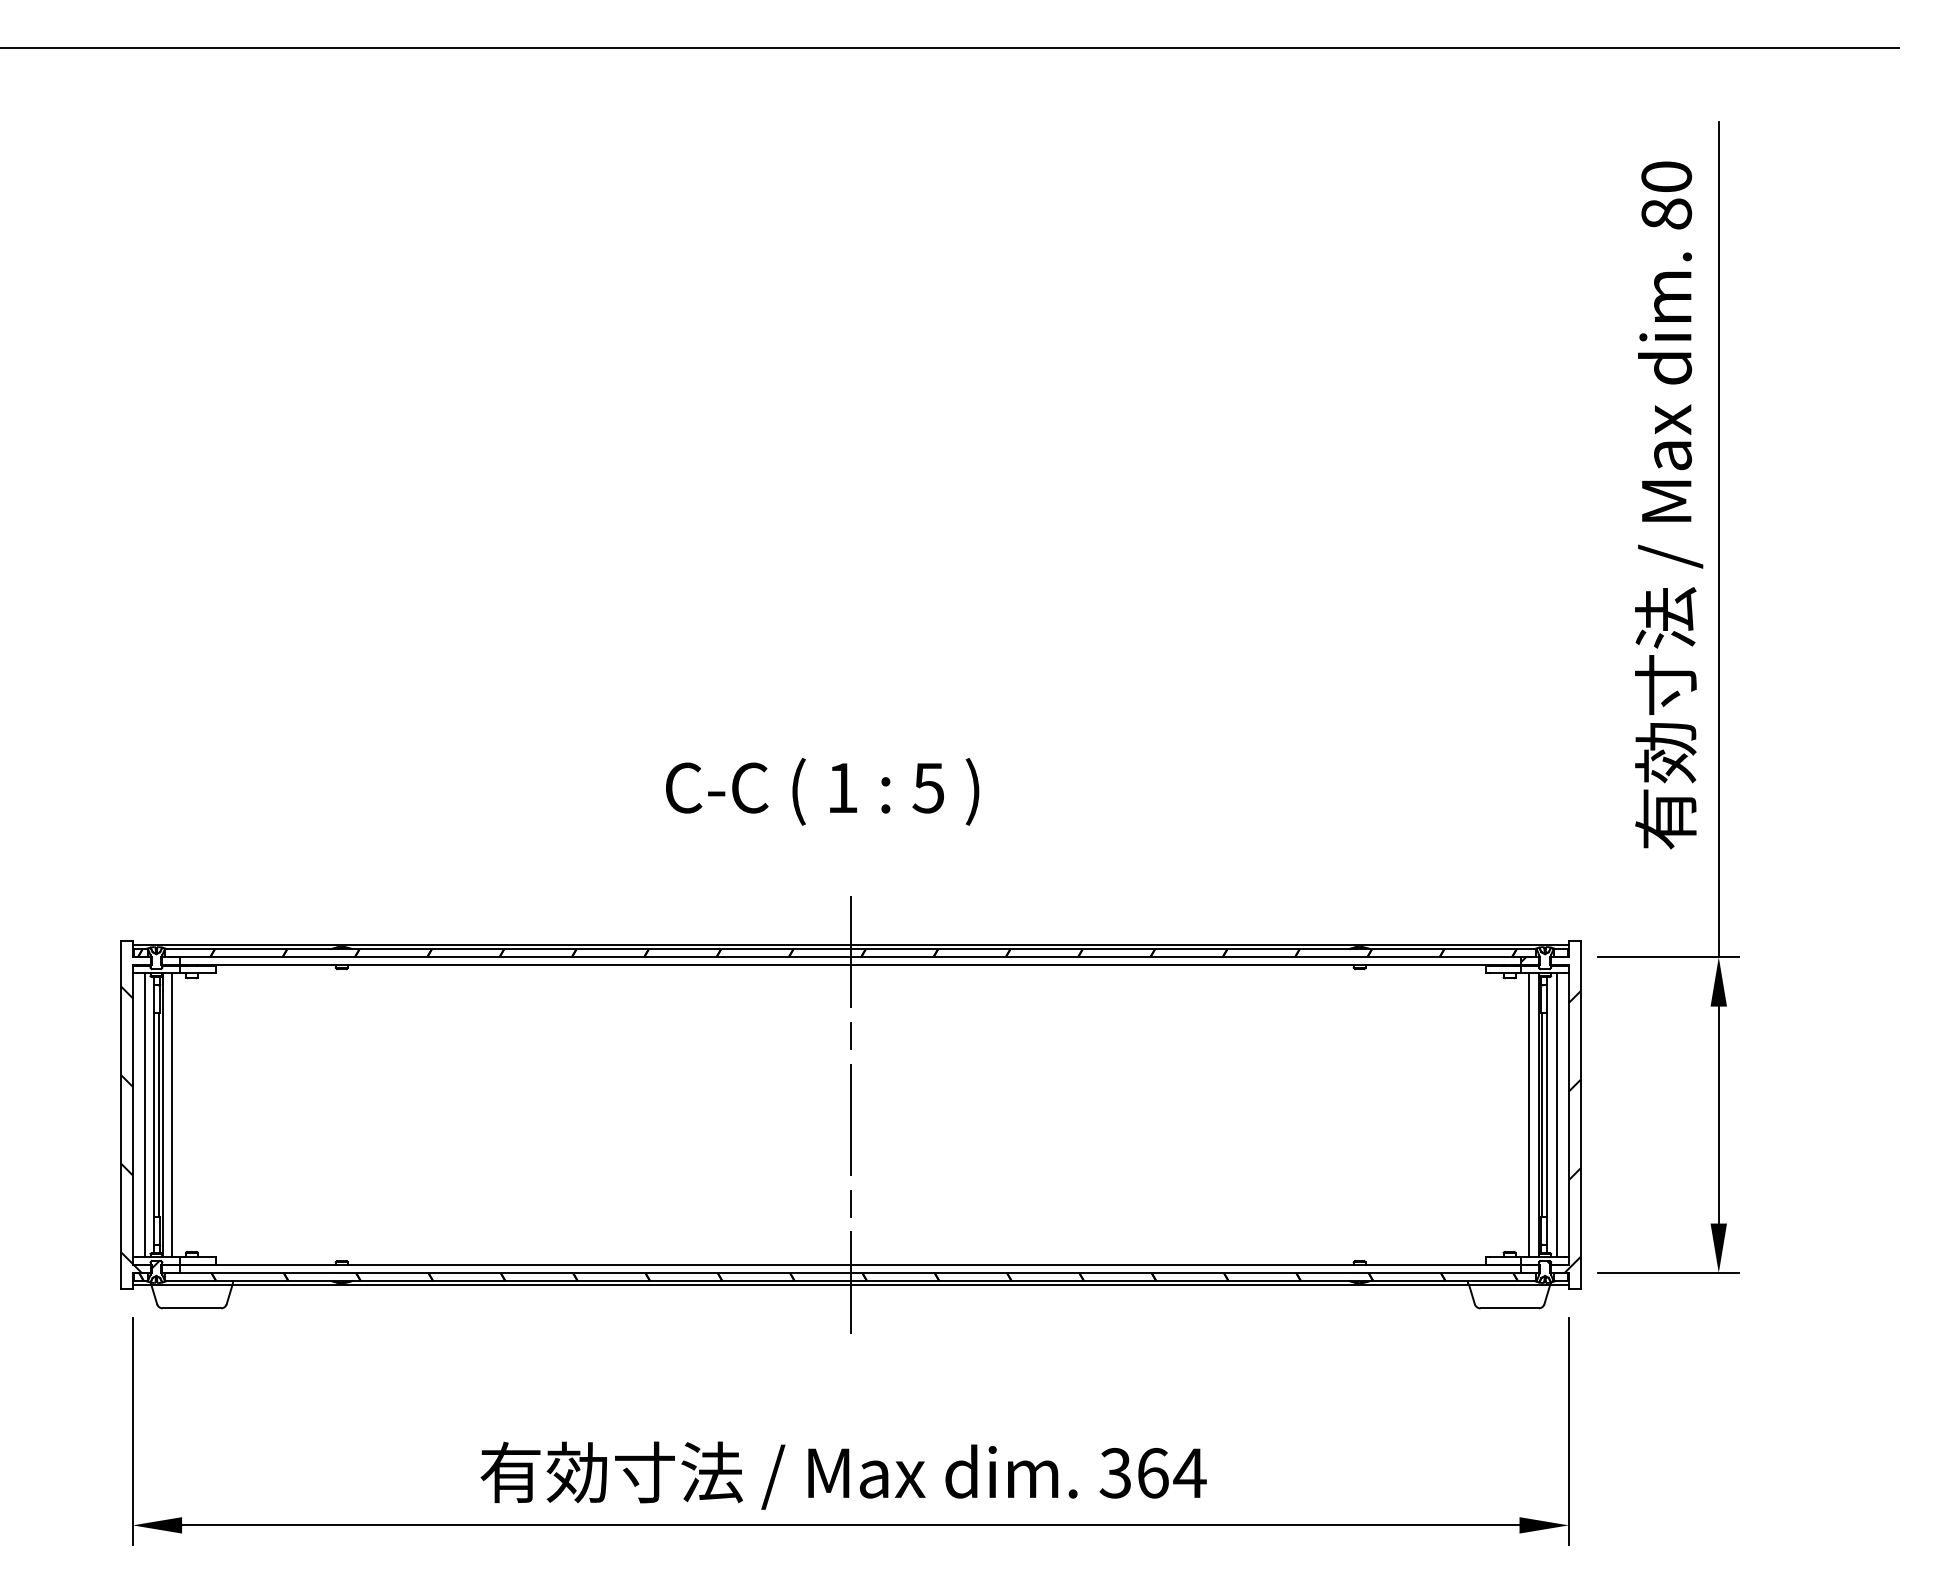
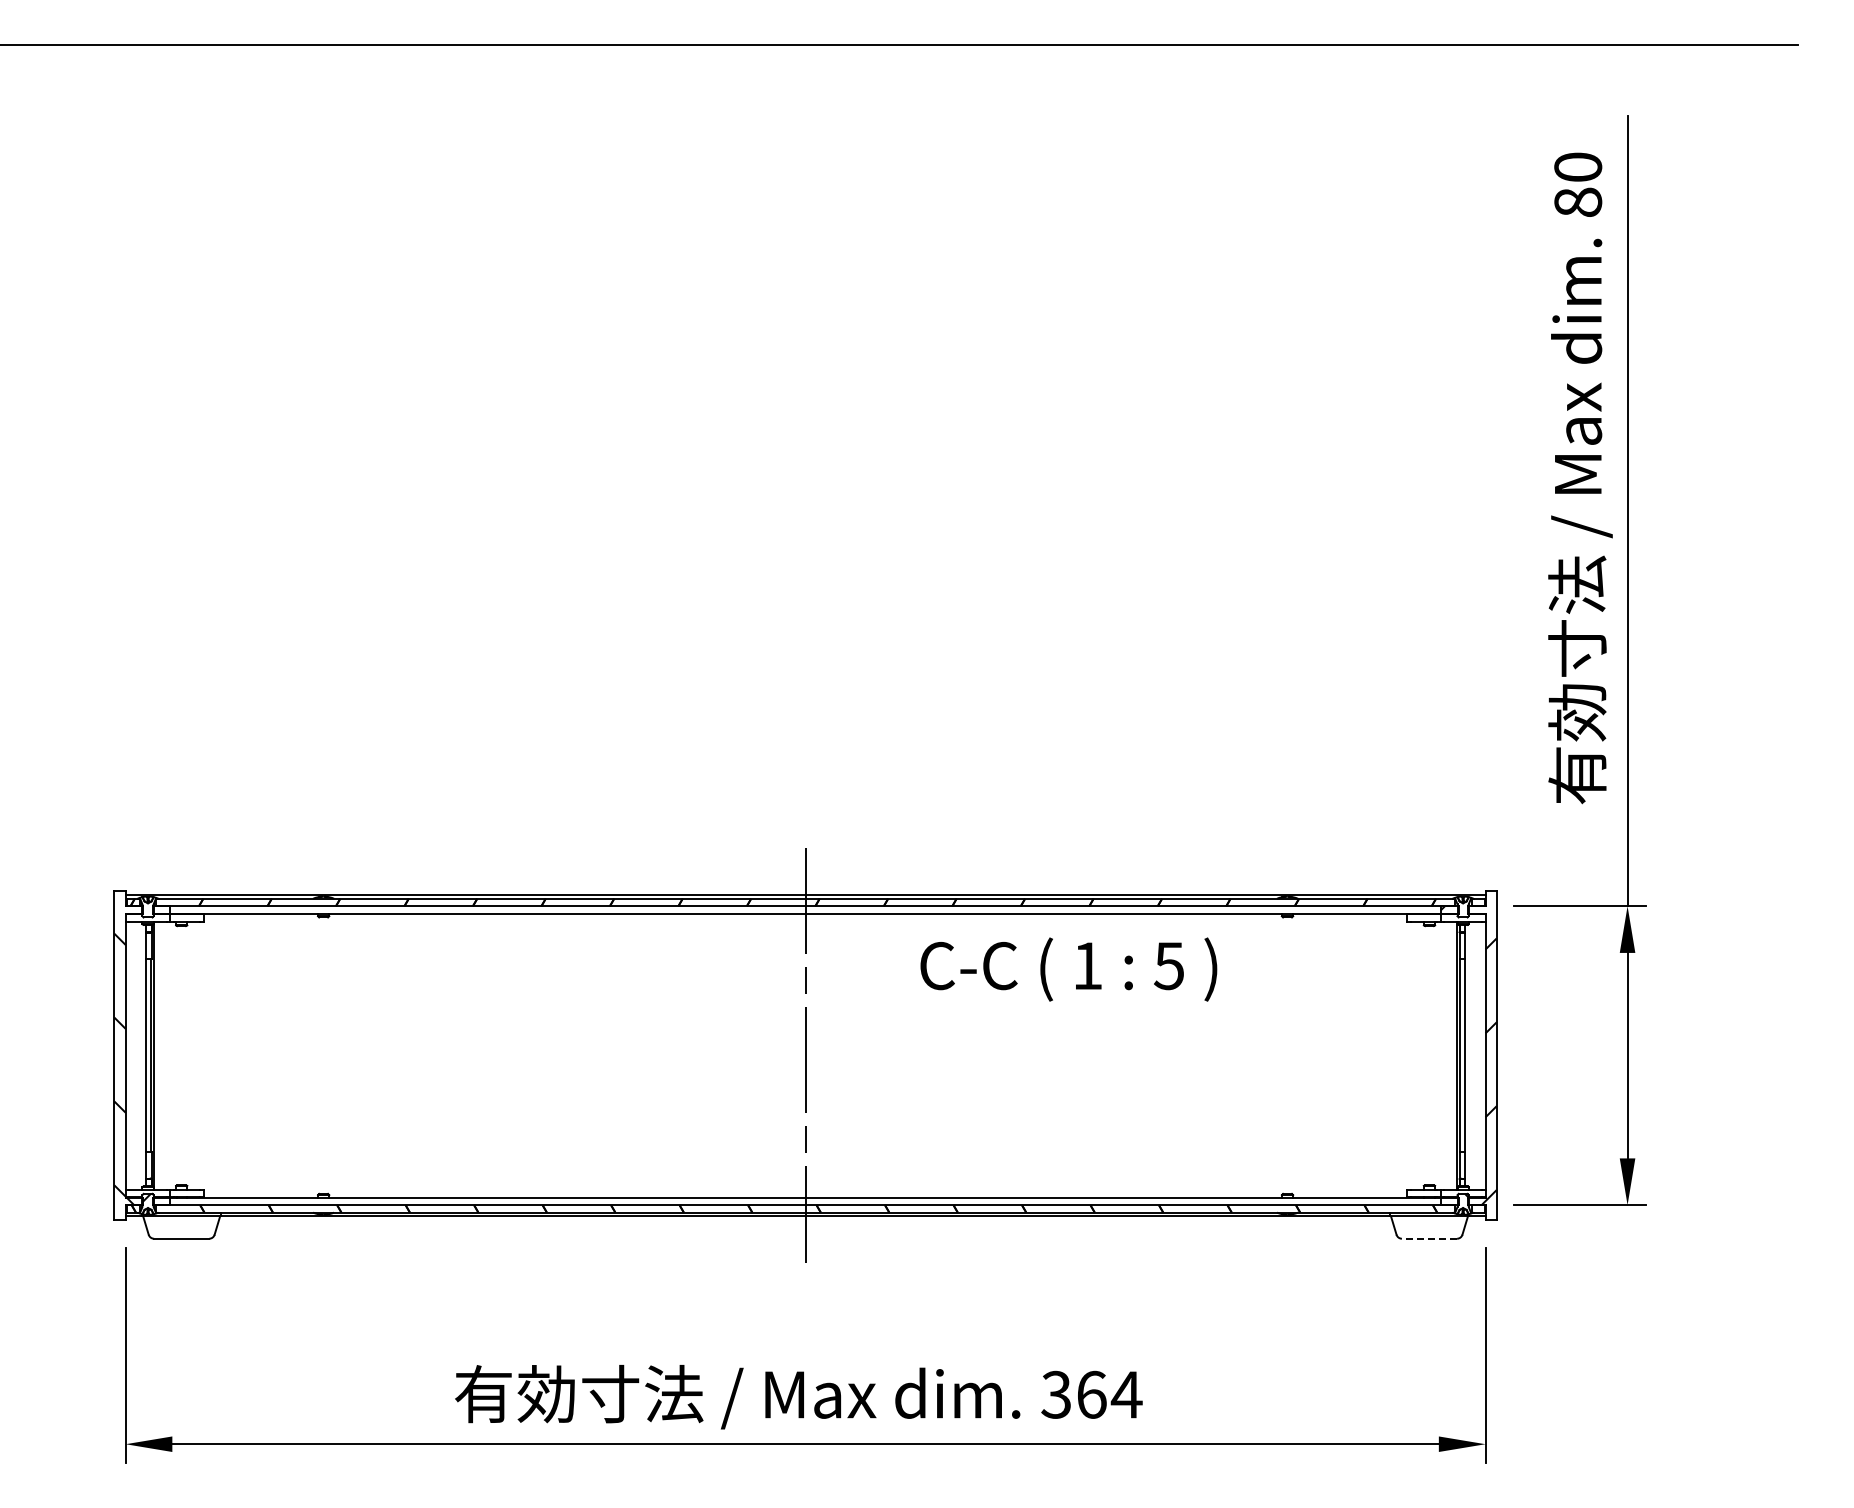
text: (822, 791) -> (1068, 969), moved
line: (144, 1114) -> (136, 1055), removed
line: (172, 1114) -> (163, 1055), removed
line: (1529, 1114) -> (1448, 1055), removed
line: (1557, 1114) -> (1474, 1055), removed
line: (1509, 1308) -> (1429, 1238), solid -> dashed

